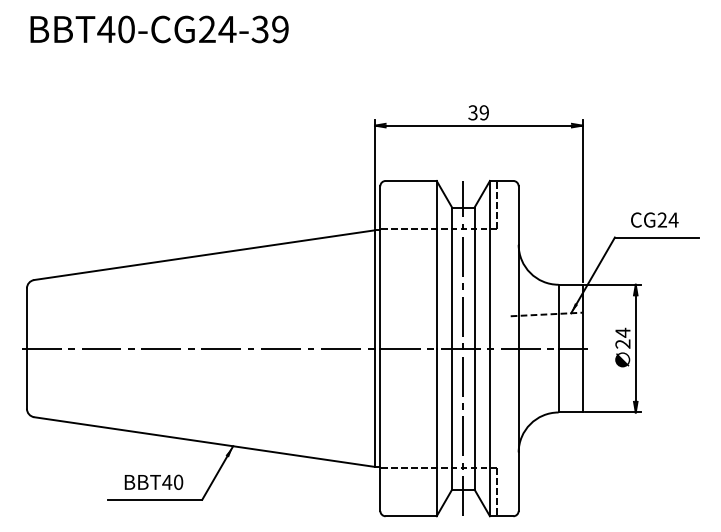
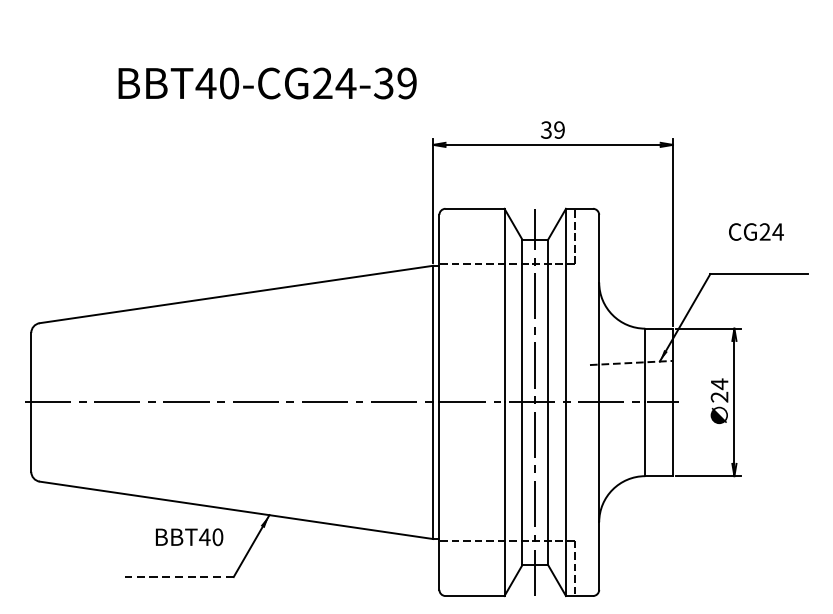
text: (159, 29) -> (267, 83), moved
text: (654, 219) -> (756, 231), moved
text: (153, 481) -> (188, 536), moved
line: (154, 499) -> (178, 576), solid -> dashed

